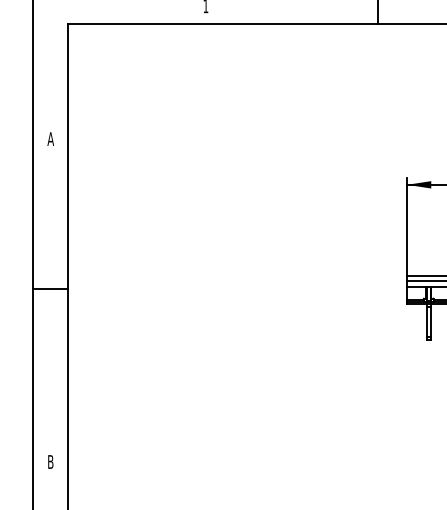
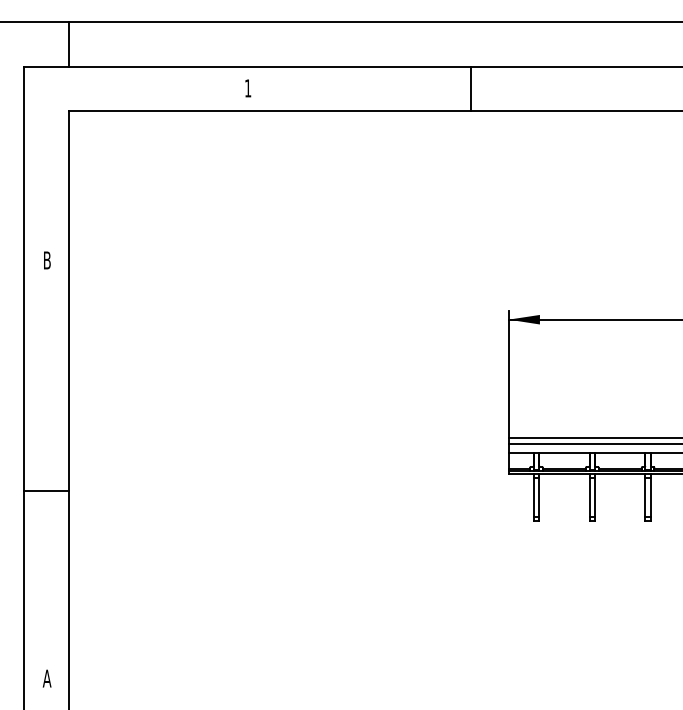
text: (50, 139) -> (47, 260), A -> B
line: (50, 289) -> (46, 491), moved
text: (50, 461) -> (46, 678), B -> A

